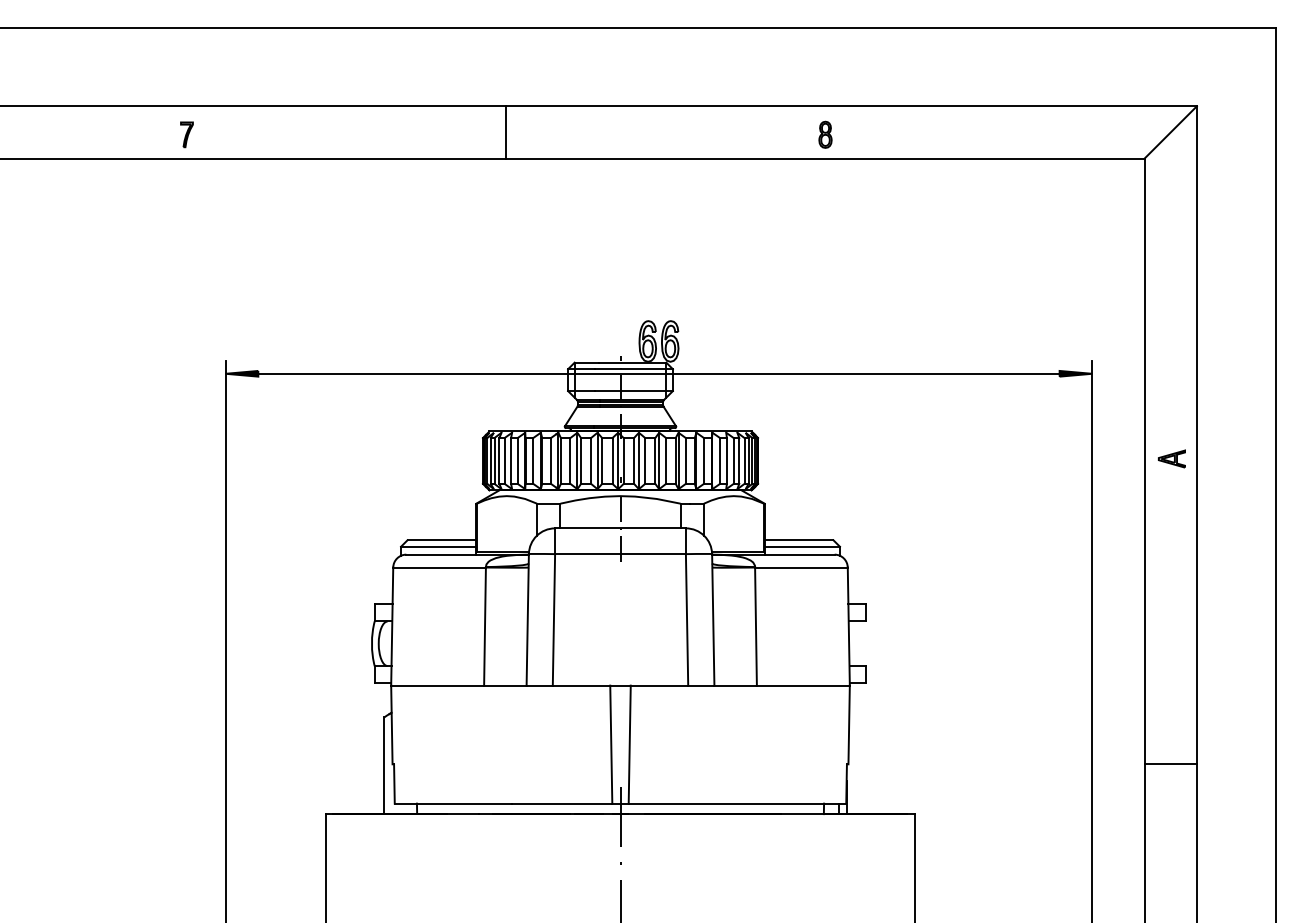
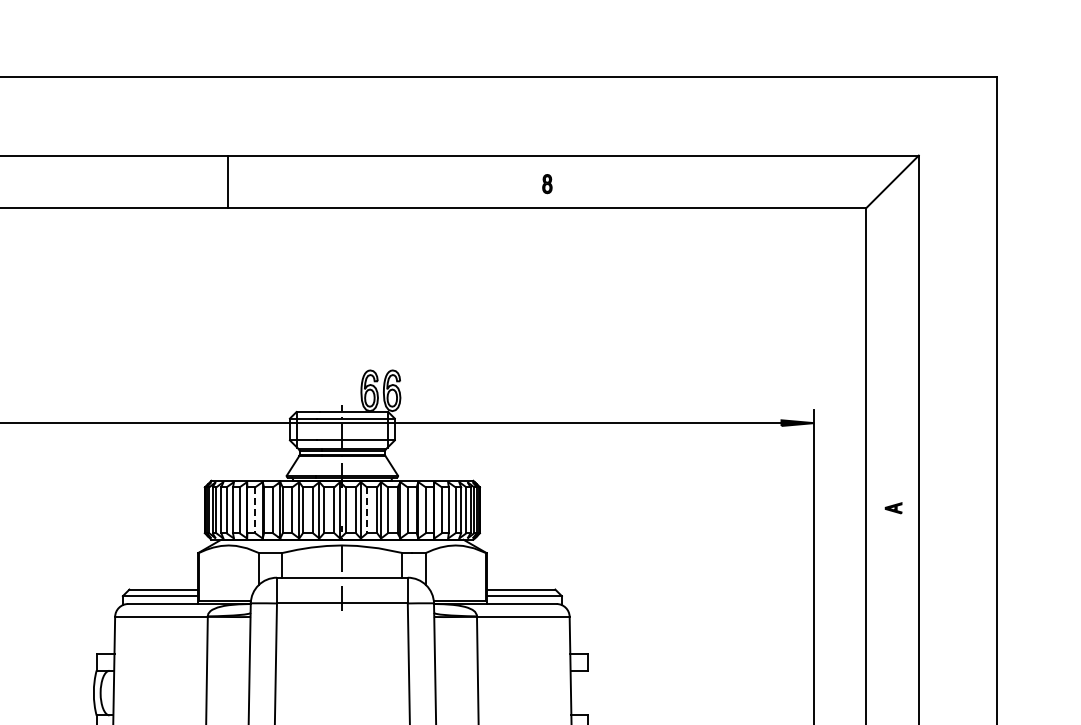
part: (825, 134) -> (547, 183), size x0.7
part: (1171, 458) -> (893, 507), size x0.6
line: (533, 460) -> (255, 509), solid -> dashed
line: (645, 460) -> (367, 509), solid -> dashed

